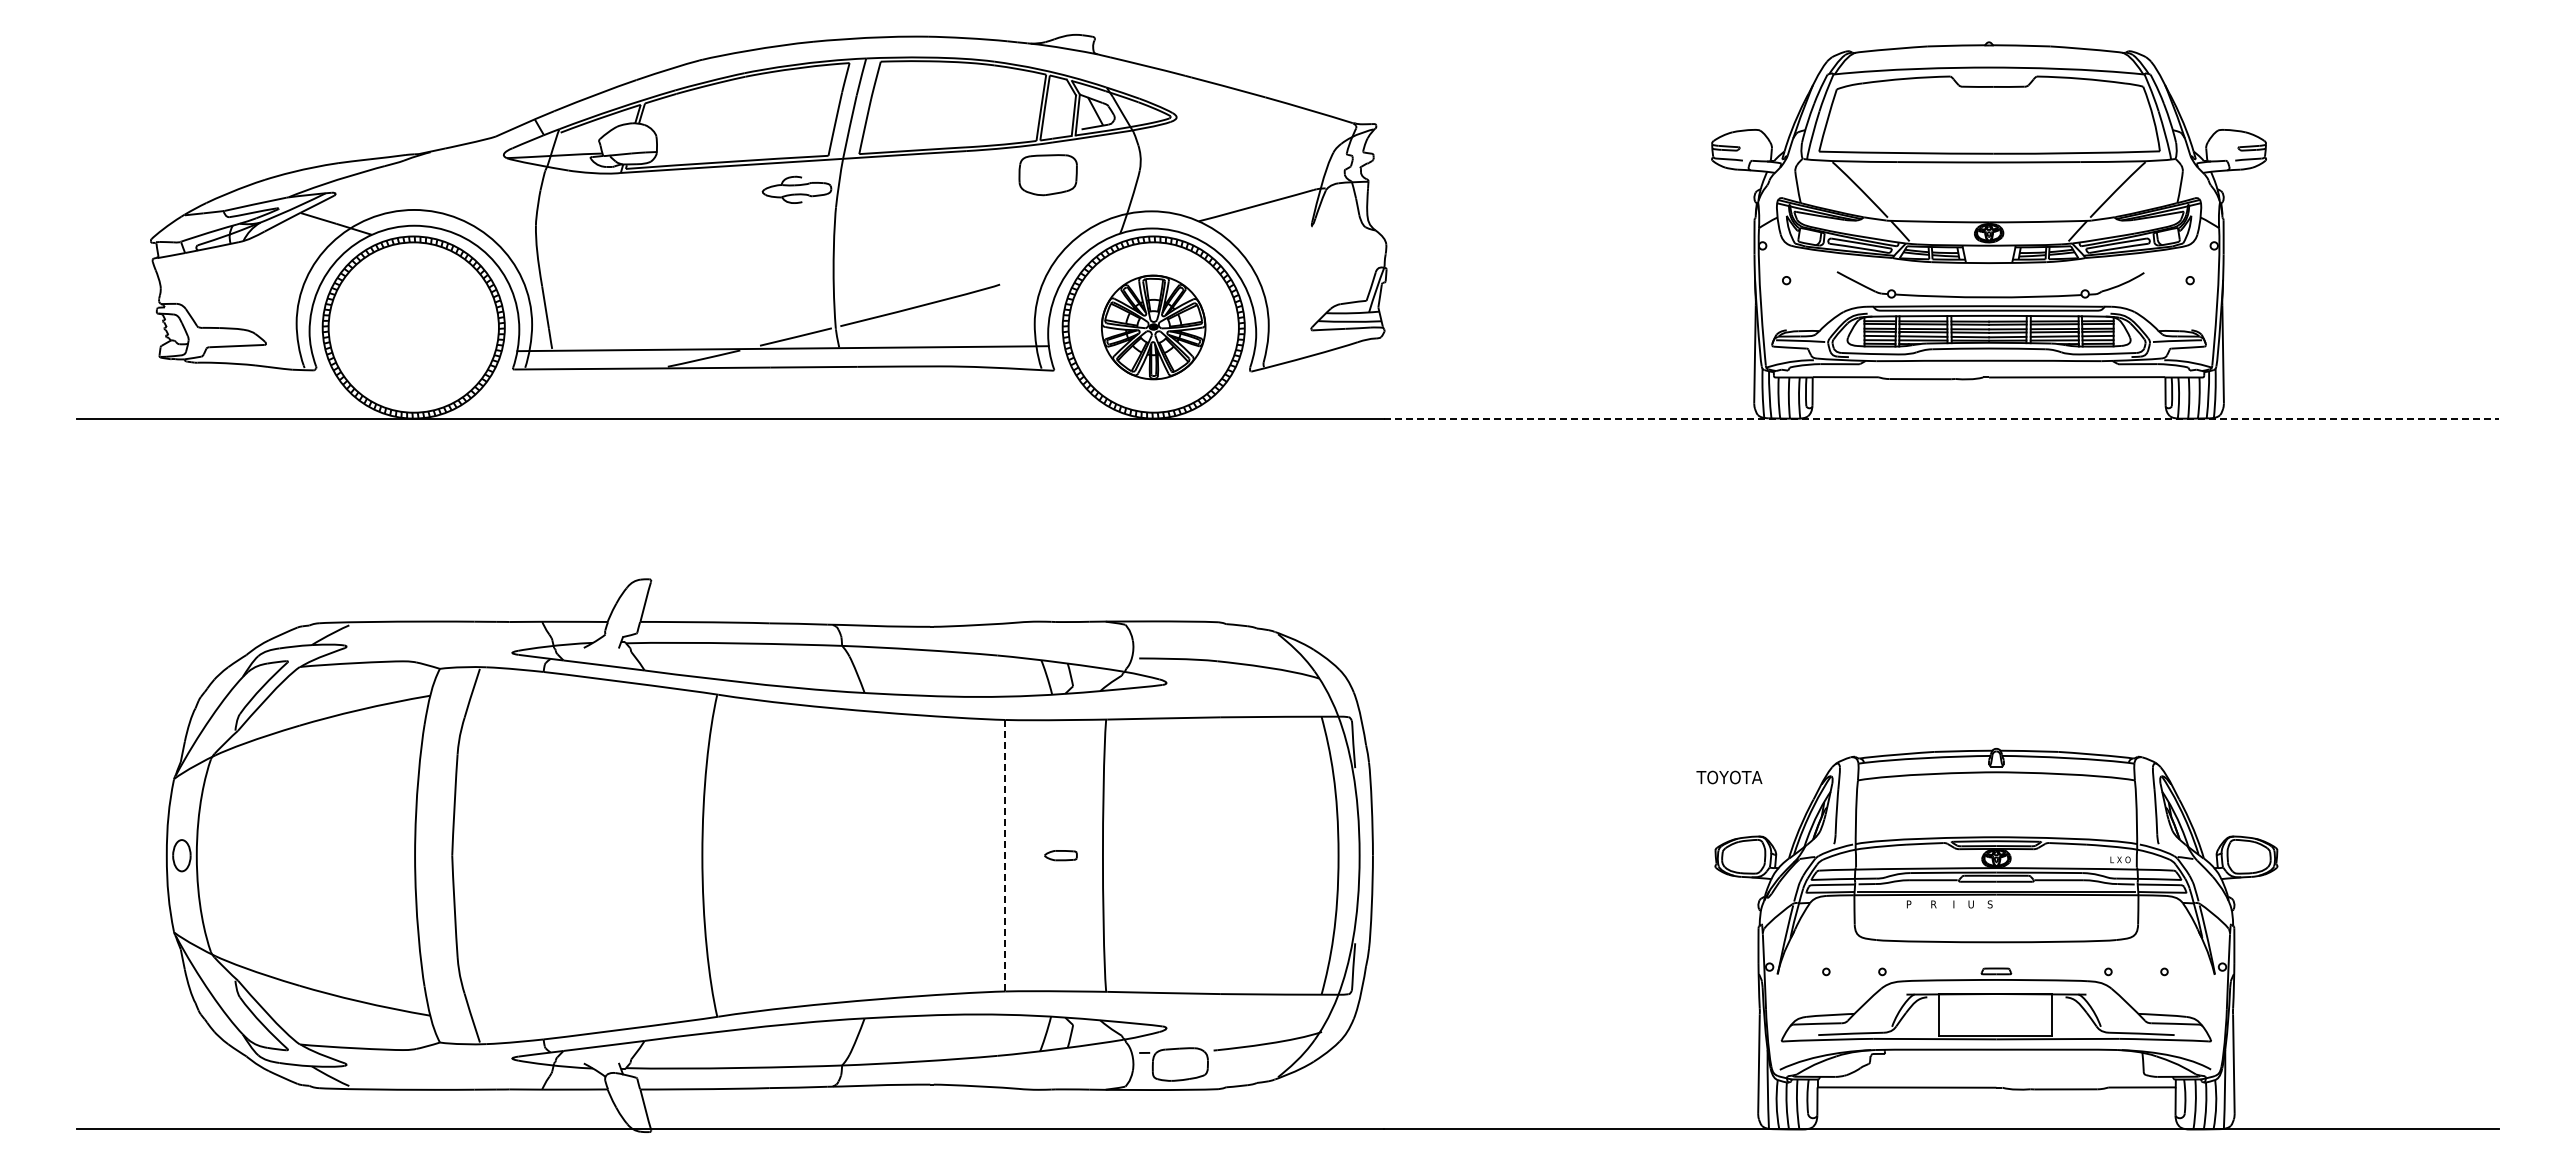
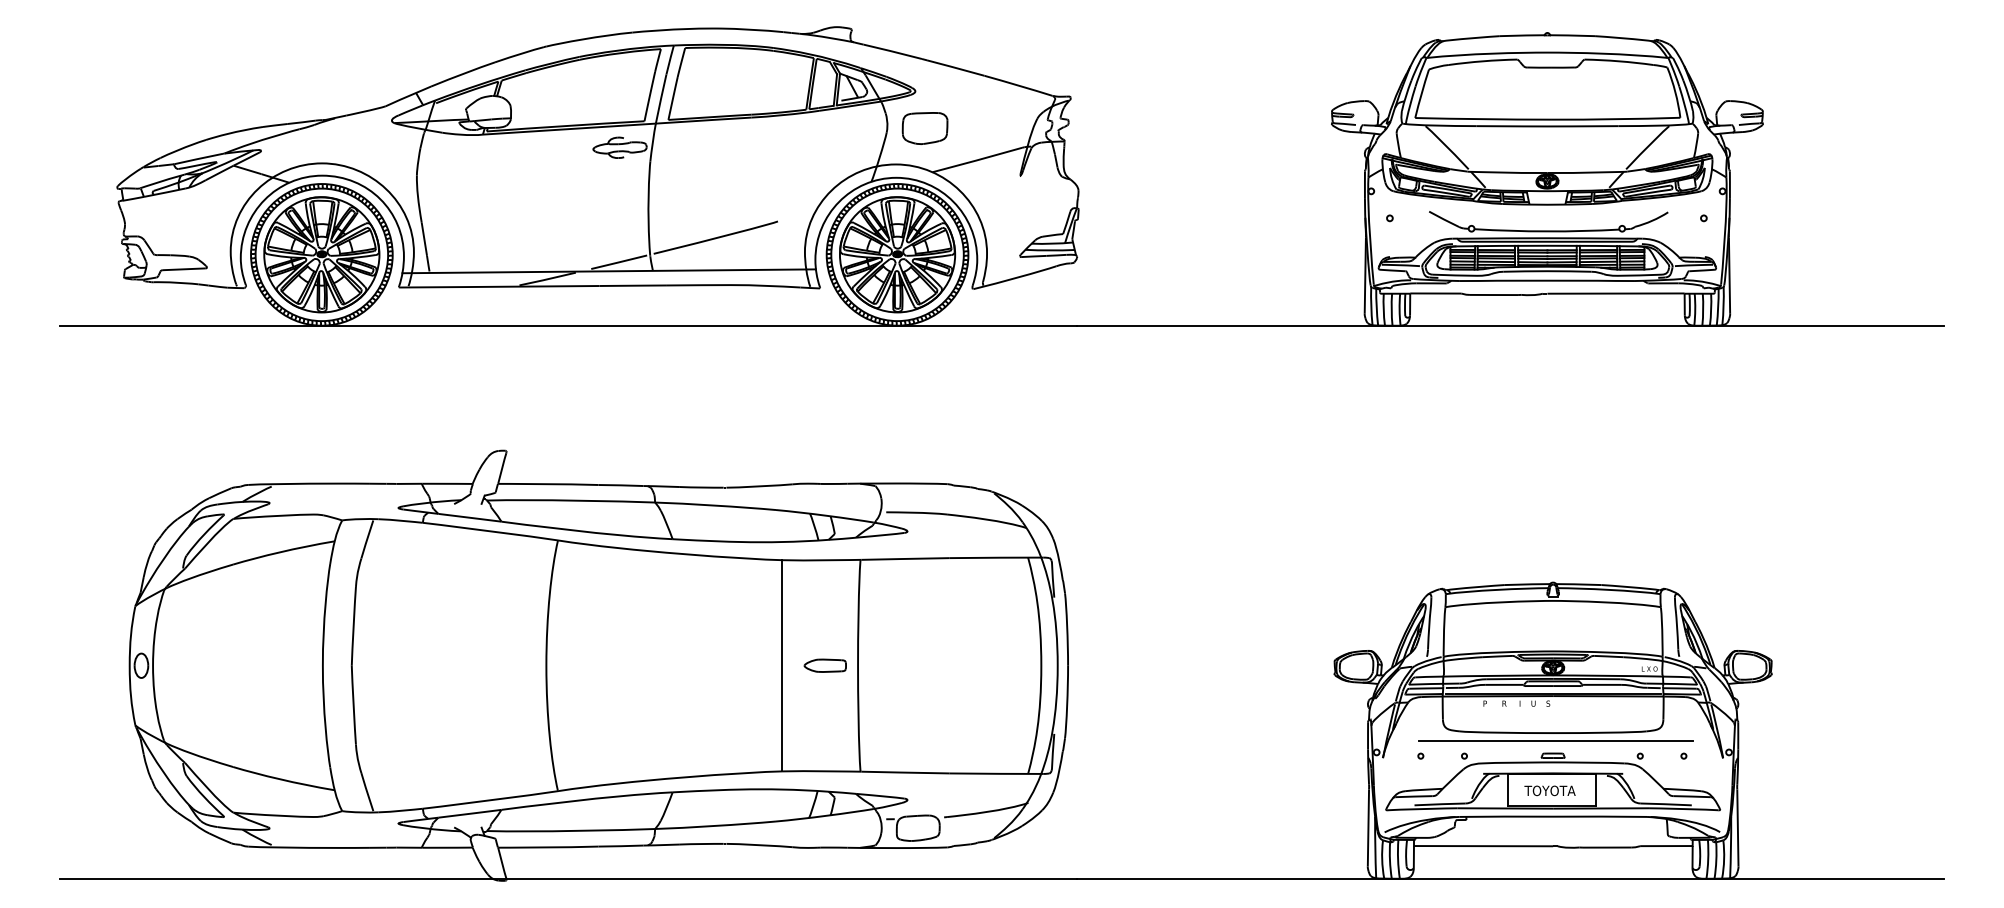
part: (1047, 175) -> (924, 128), moved
part: (413, 327) -> (321, 254), added
part: (1153, 327) -> (897, 254), size x1.43
line: (1941, 418) -> (1510, 325), dashed -> solid
text: (1729, 777) -> (1550, 790), moved
line: (1005, 855) -> (782, 665), dashed -> solid
part: (1060, 855) -> (825, 665), size x1.67
line: (1999, 952) -> (1555, 741), added

